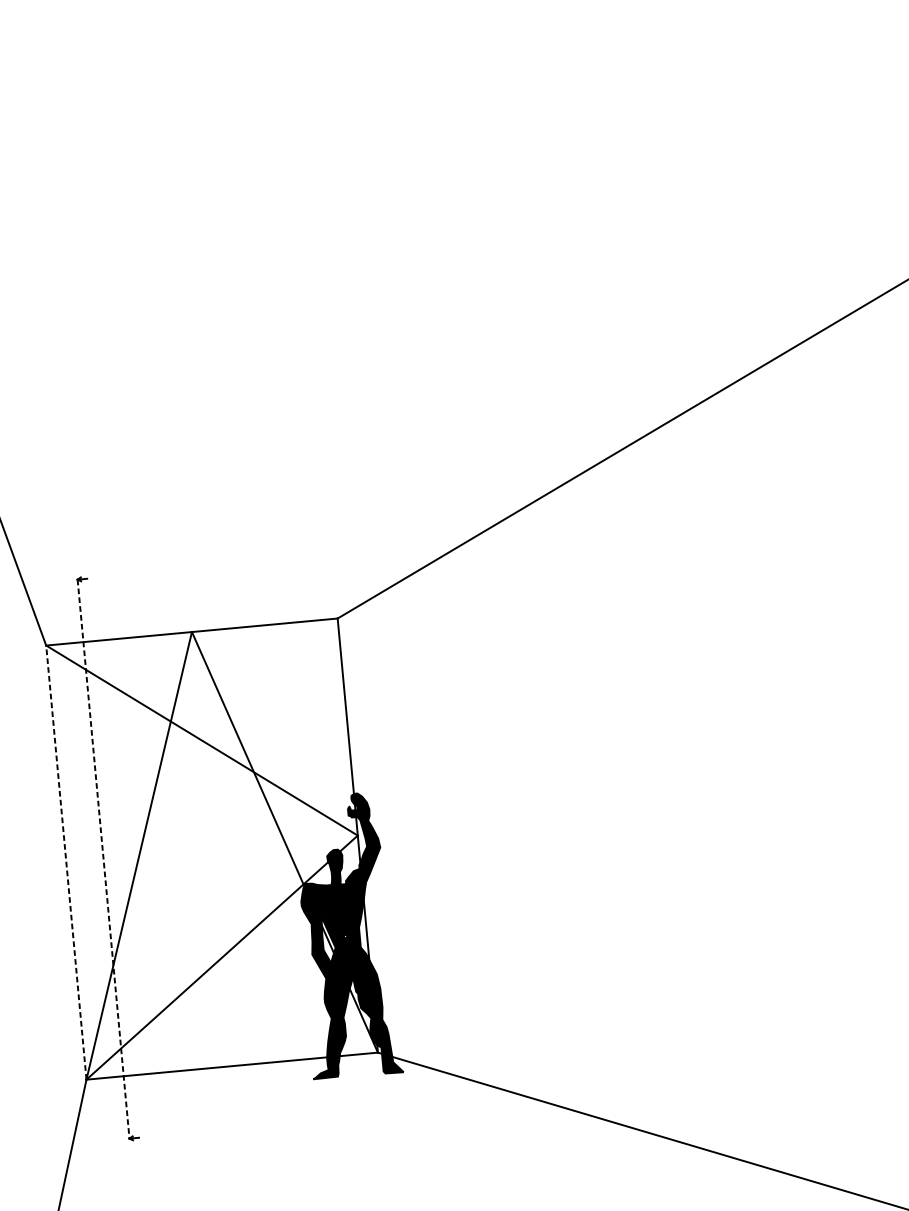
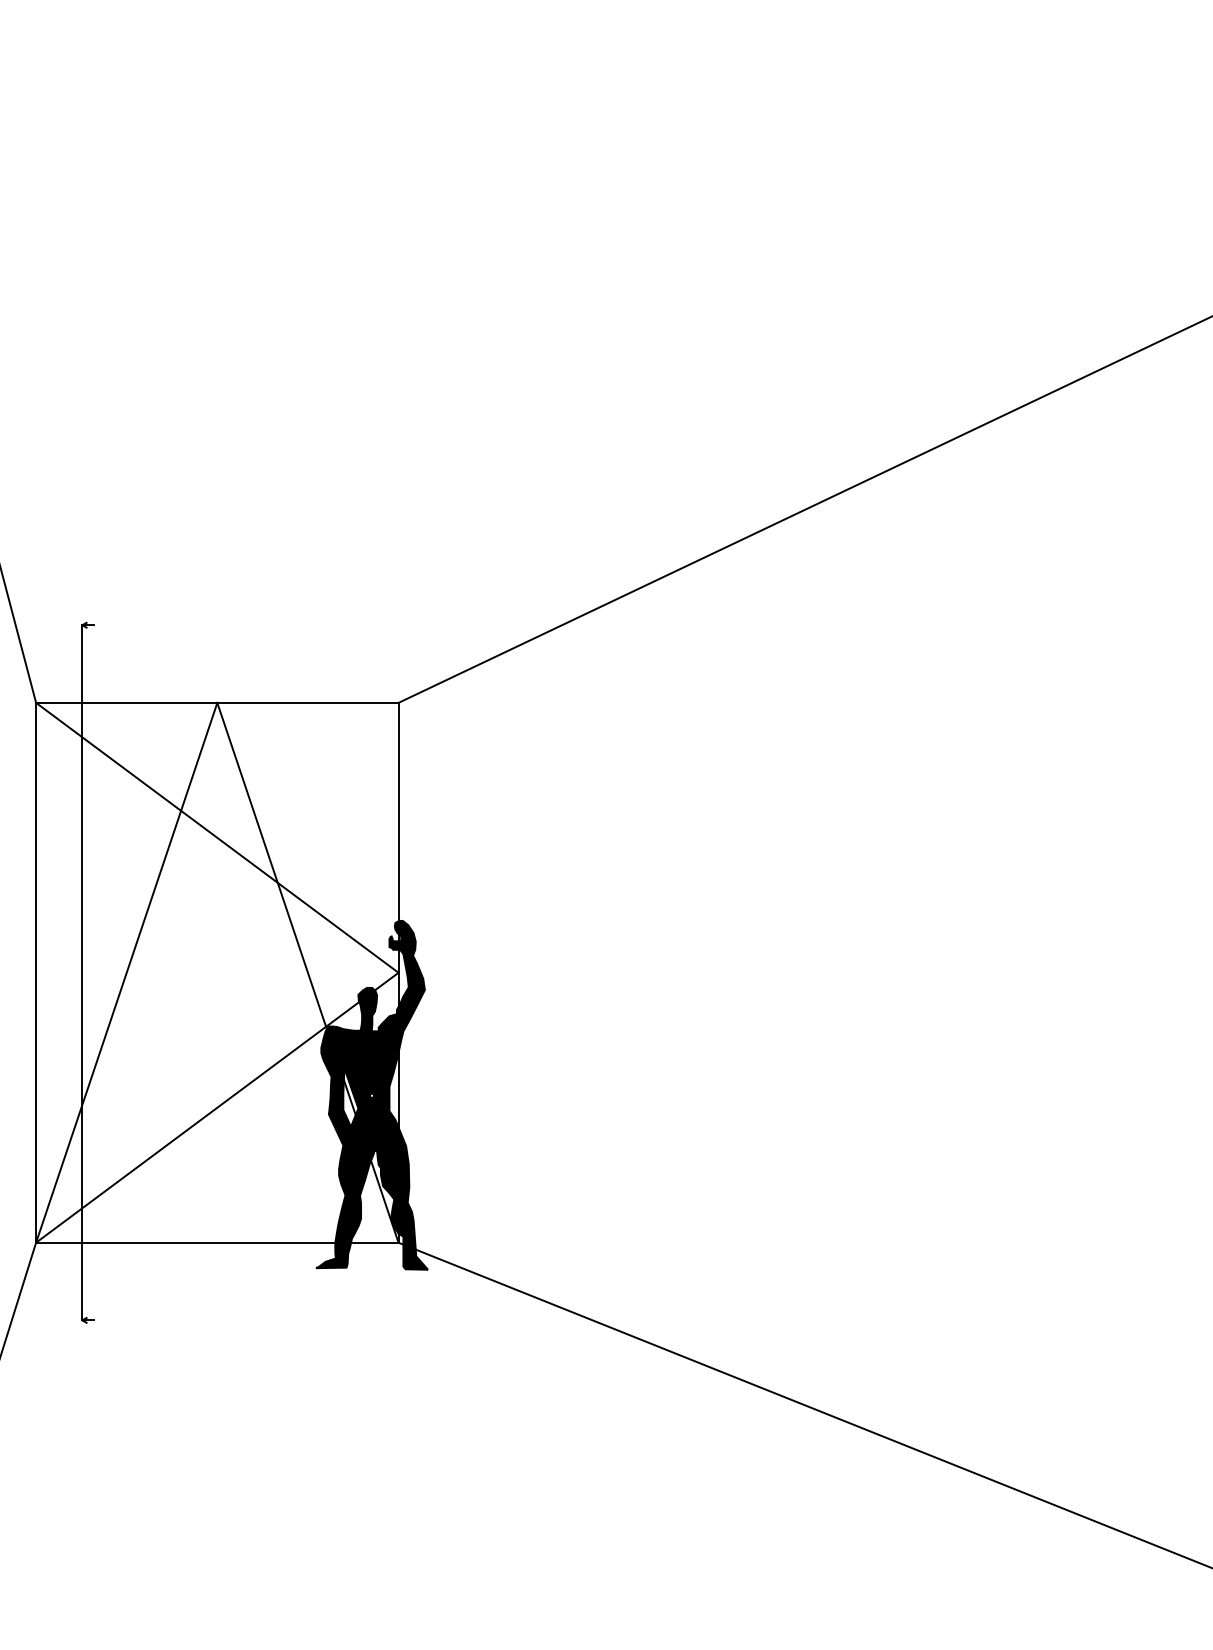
line: (103, 858) -> (82, 972), dashed -> solid
line: (66, 862) -> (36, 972), dashed -> solid

